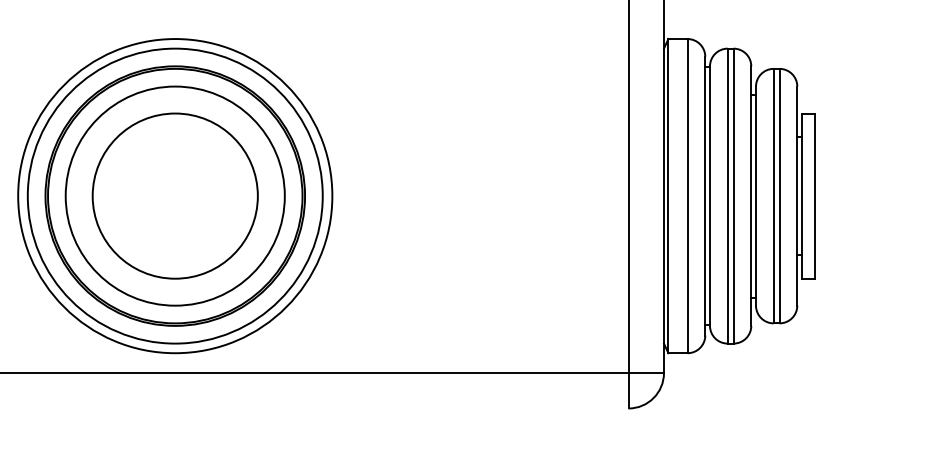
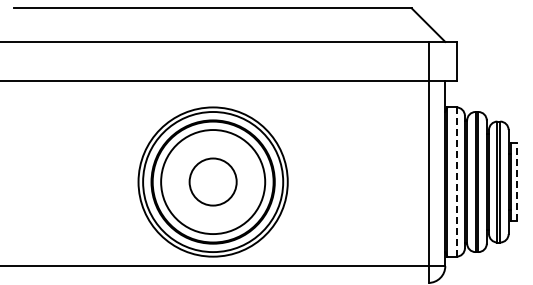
circle: (173, 194) -> (212, 181), size x0.6
line: (815, 194) -> (517, 181), solid -> dashed
line: (687, 197) -> (456, 182), solid -> dashed

